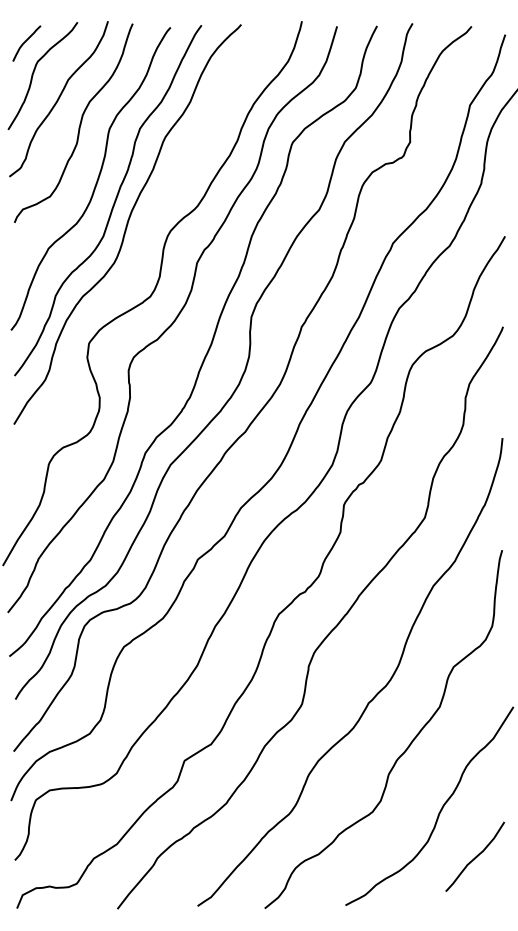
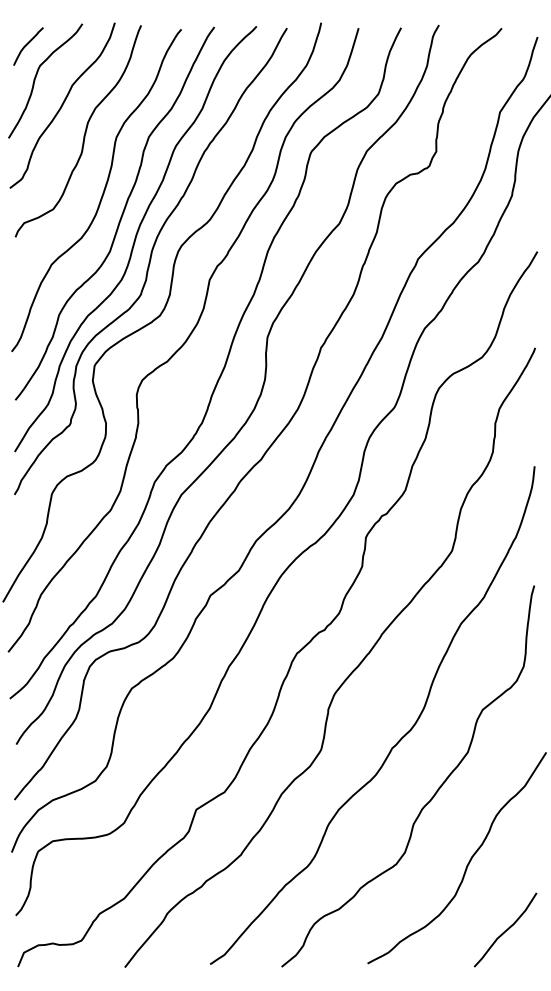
curve: (141, 245) -> (150, 261), added
curve: (475, 856) -> (505, 929), moved

